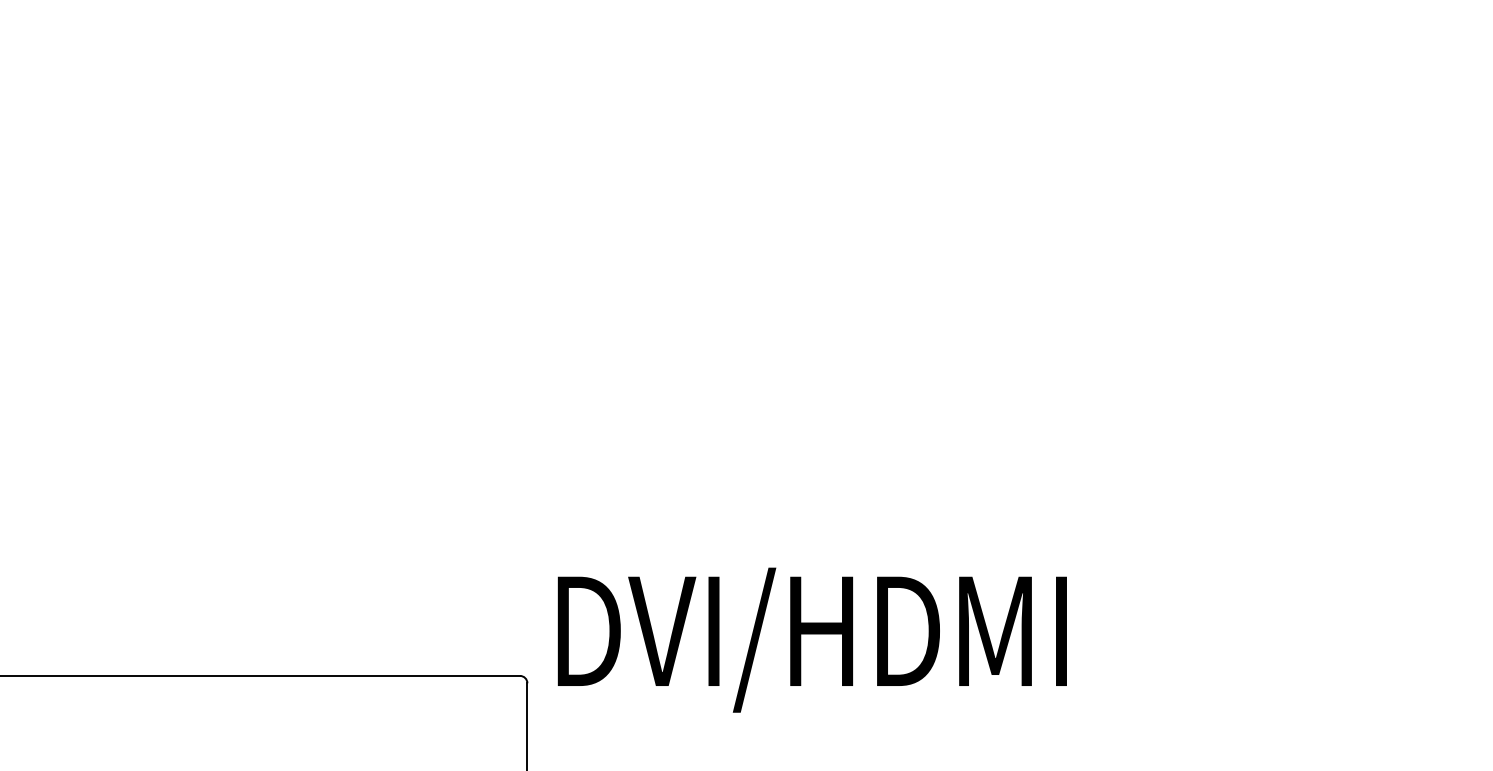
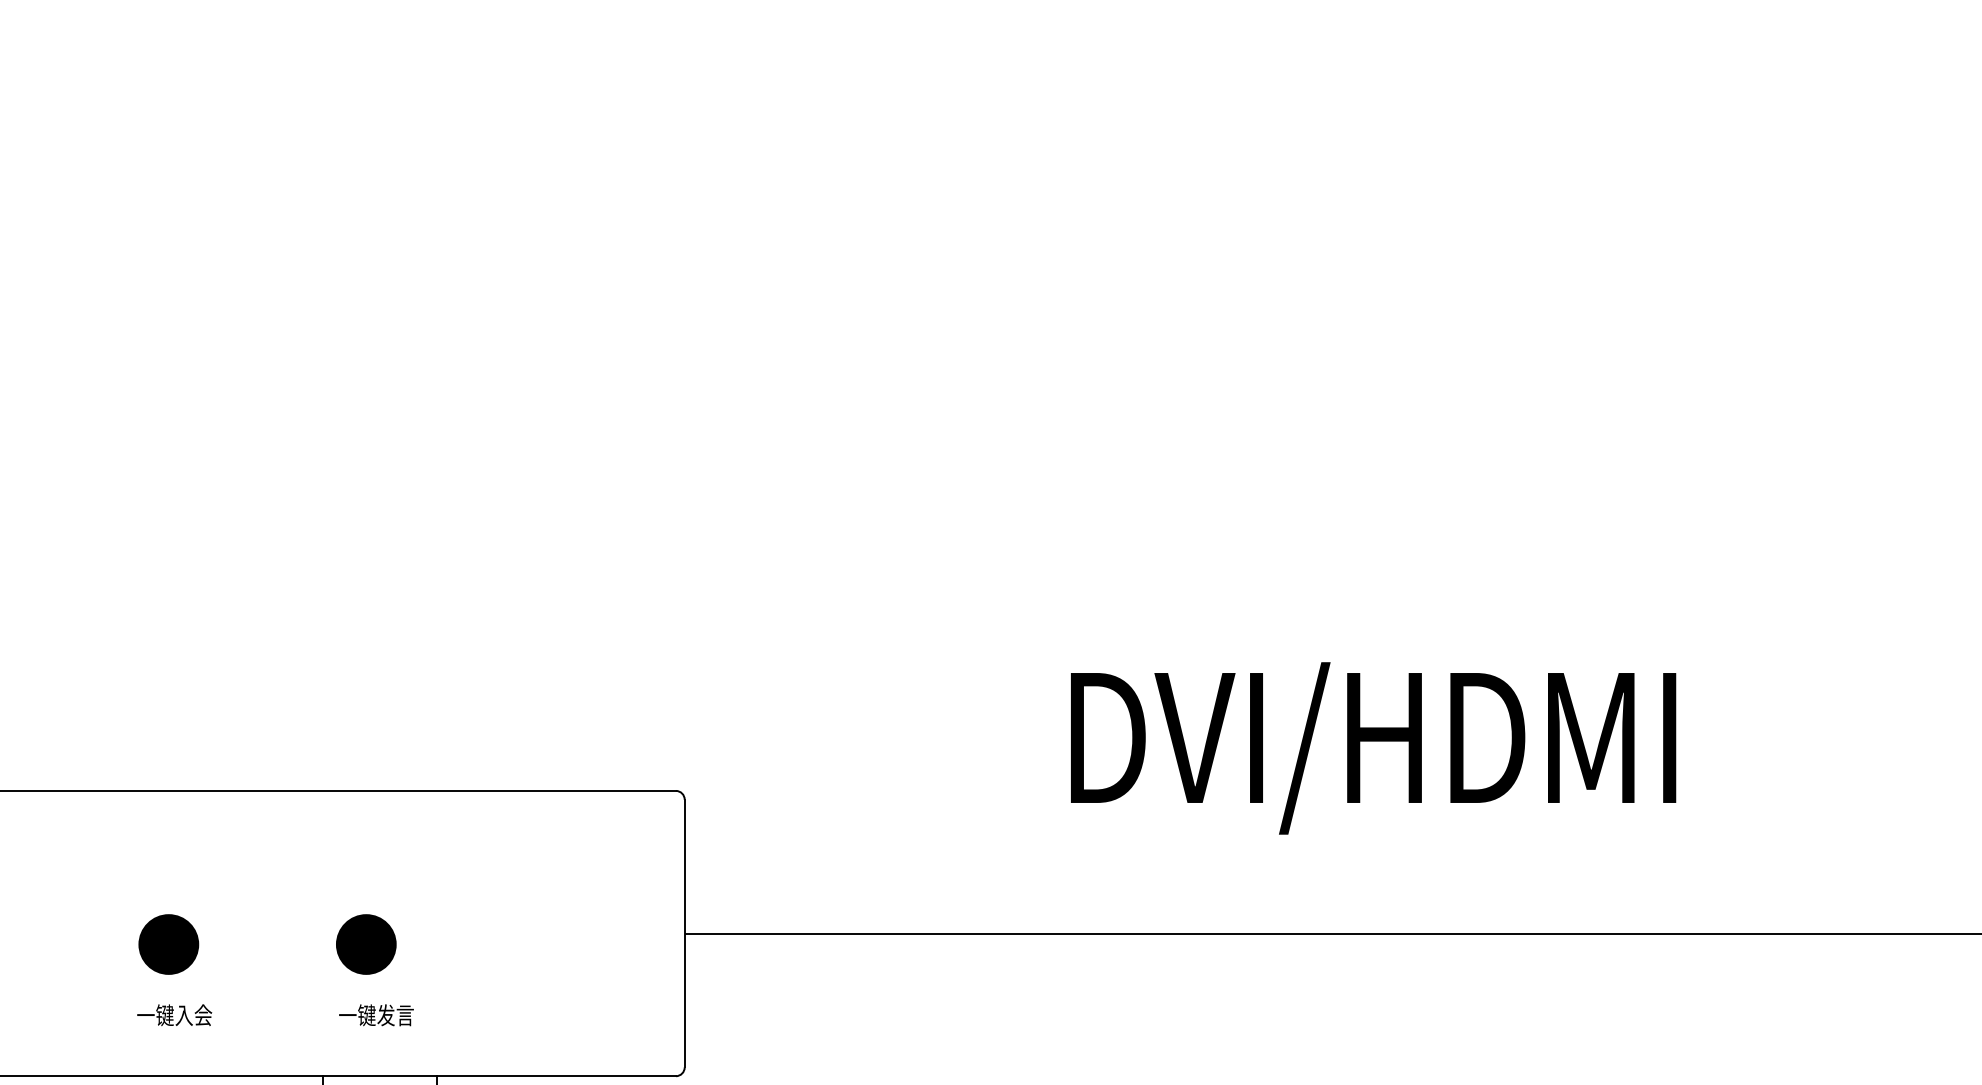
text: (812, 640) -> (1373, 748), moved

